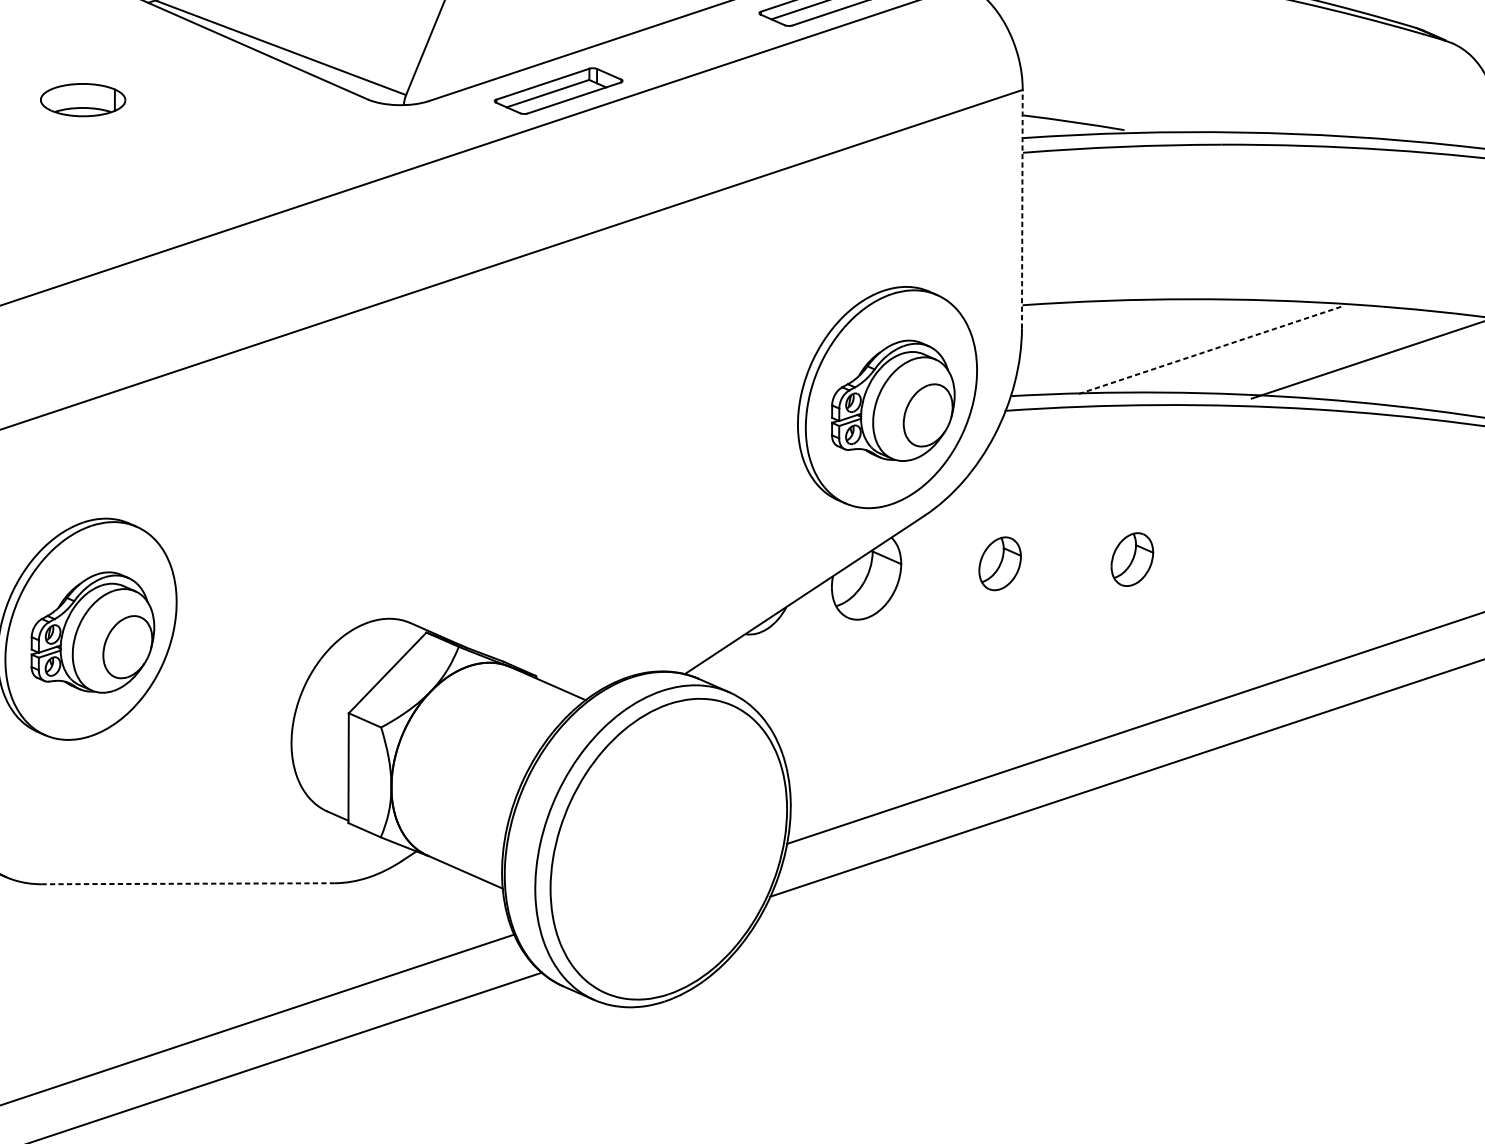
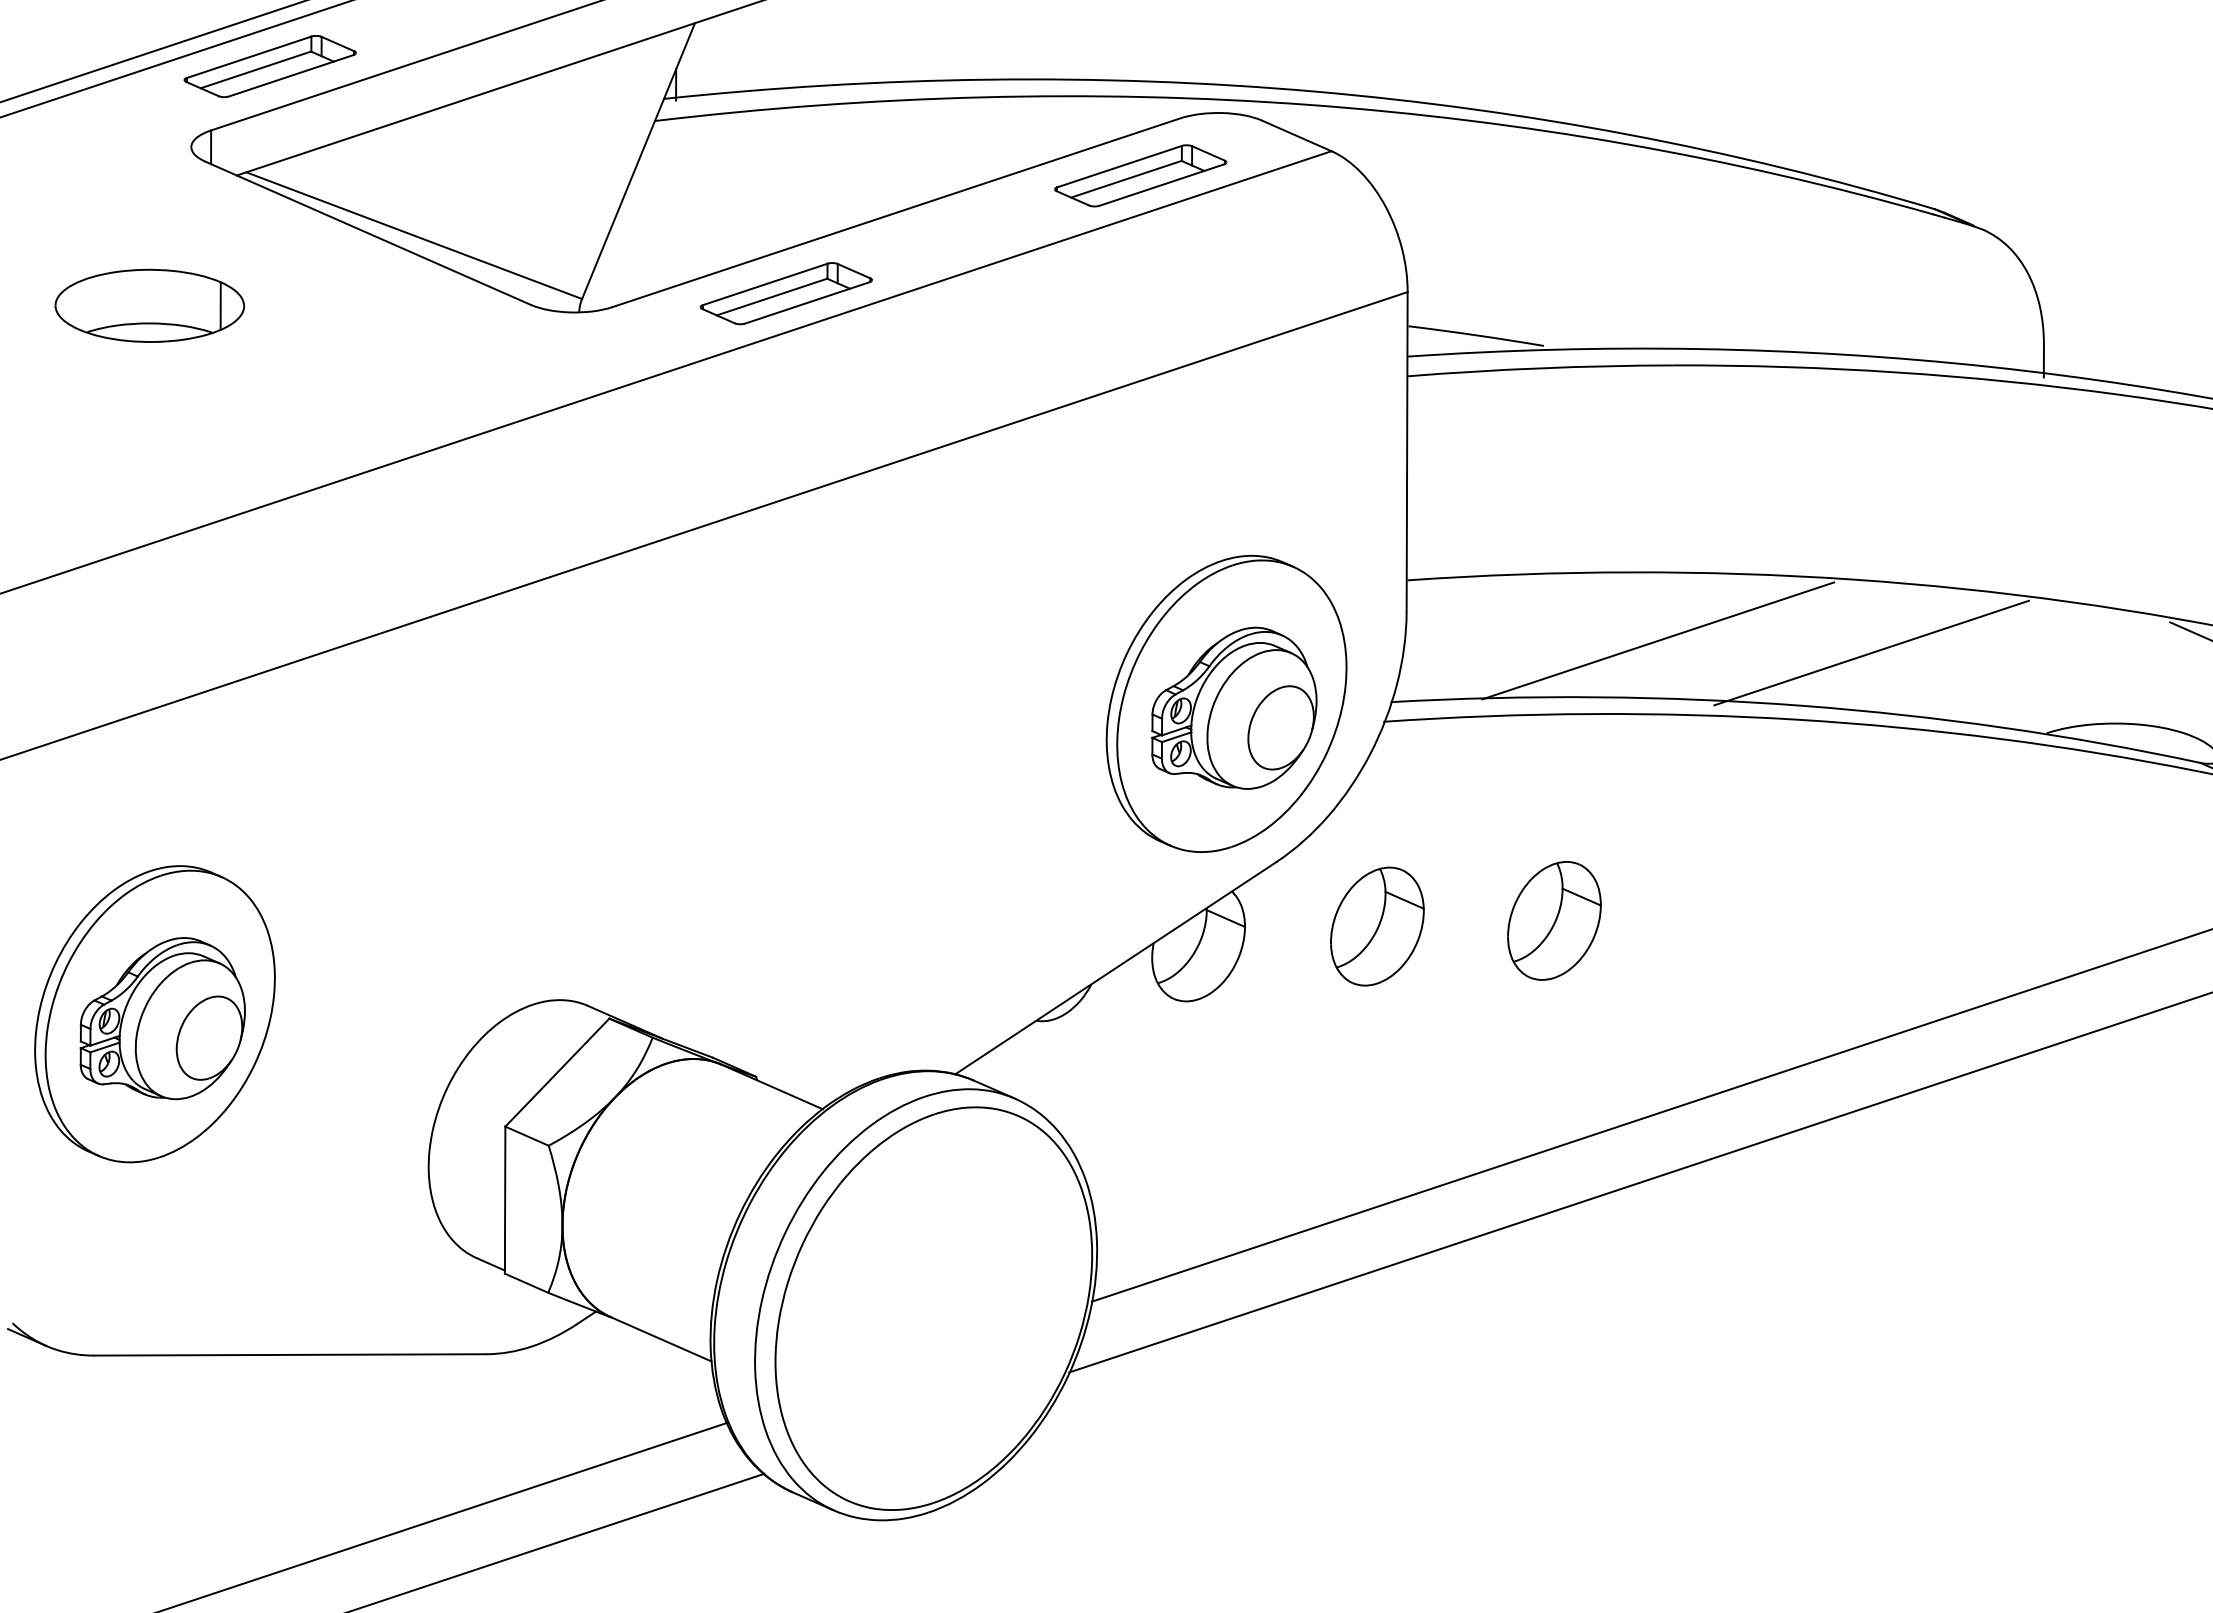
part: (83, 99) -> (149, 305), size x1.67
line: (1022, 208) -> (1407, 451), dashed -> solid
line: (1209, 350) -> (1657, 641), dashed -> solid
part: (1132, 559) -> (1554, 920), size x1.67
part: (1000, 563) -> (1377, 926), size x1.67
line: (188, 883) -> (290, 1354), dashed -> solid

